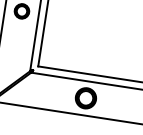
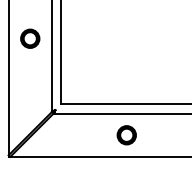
part: (85, 98) -> (126, 135), size x0.71

